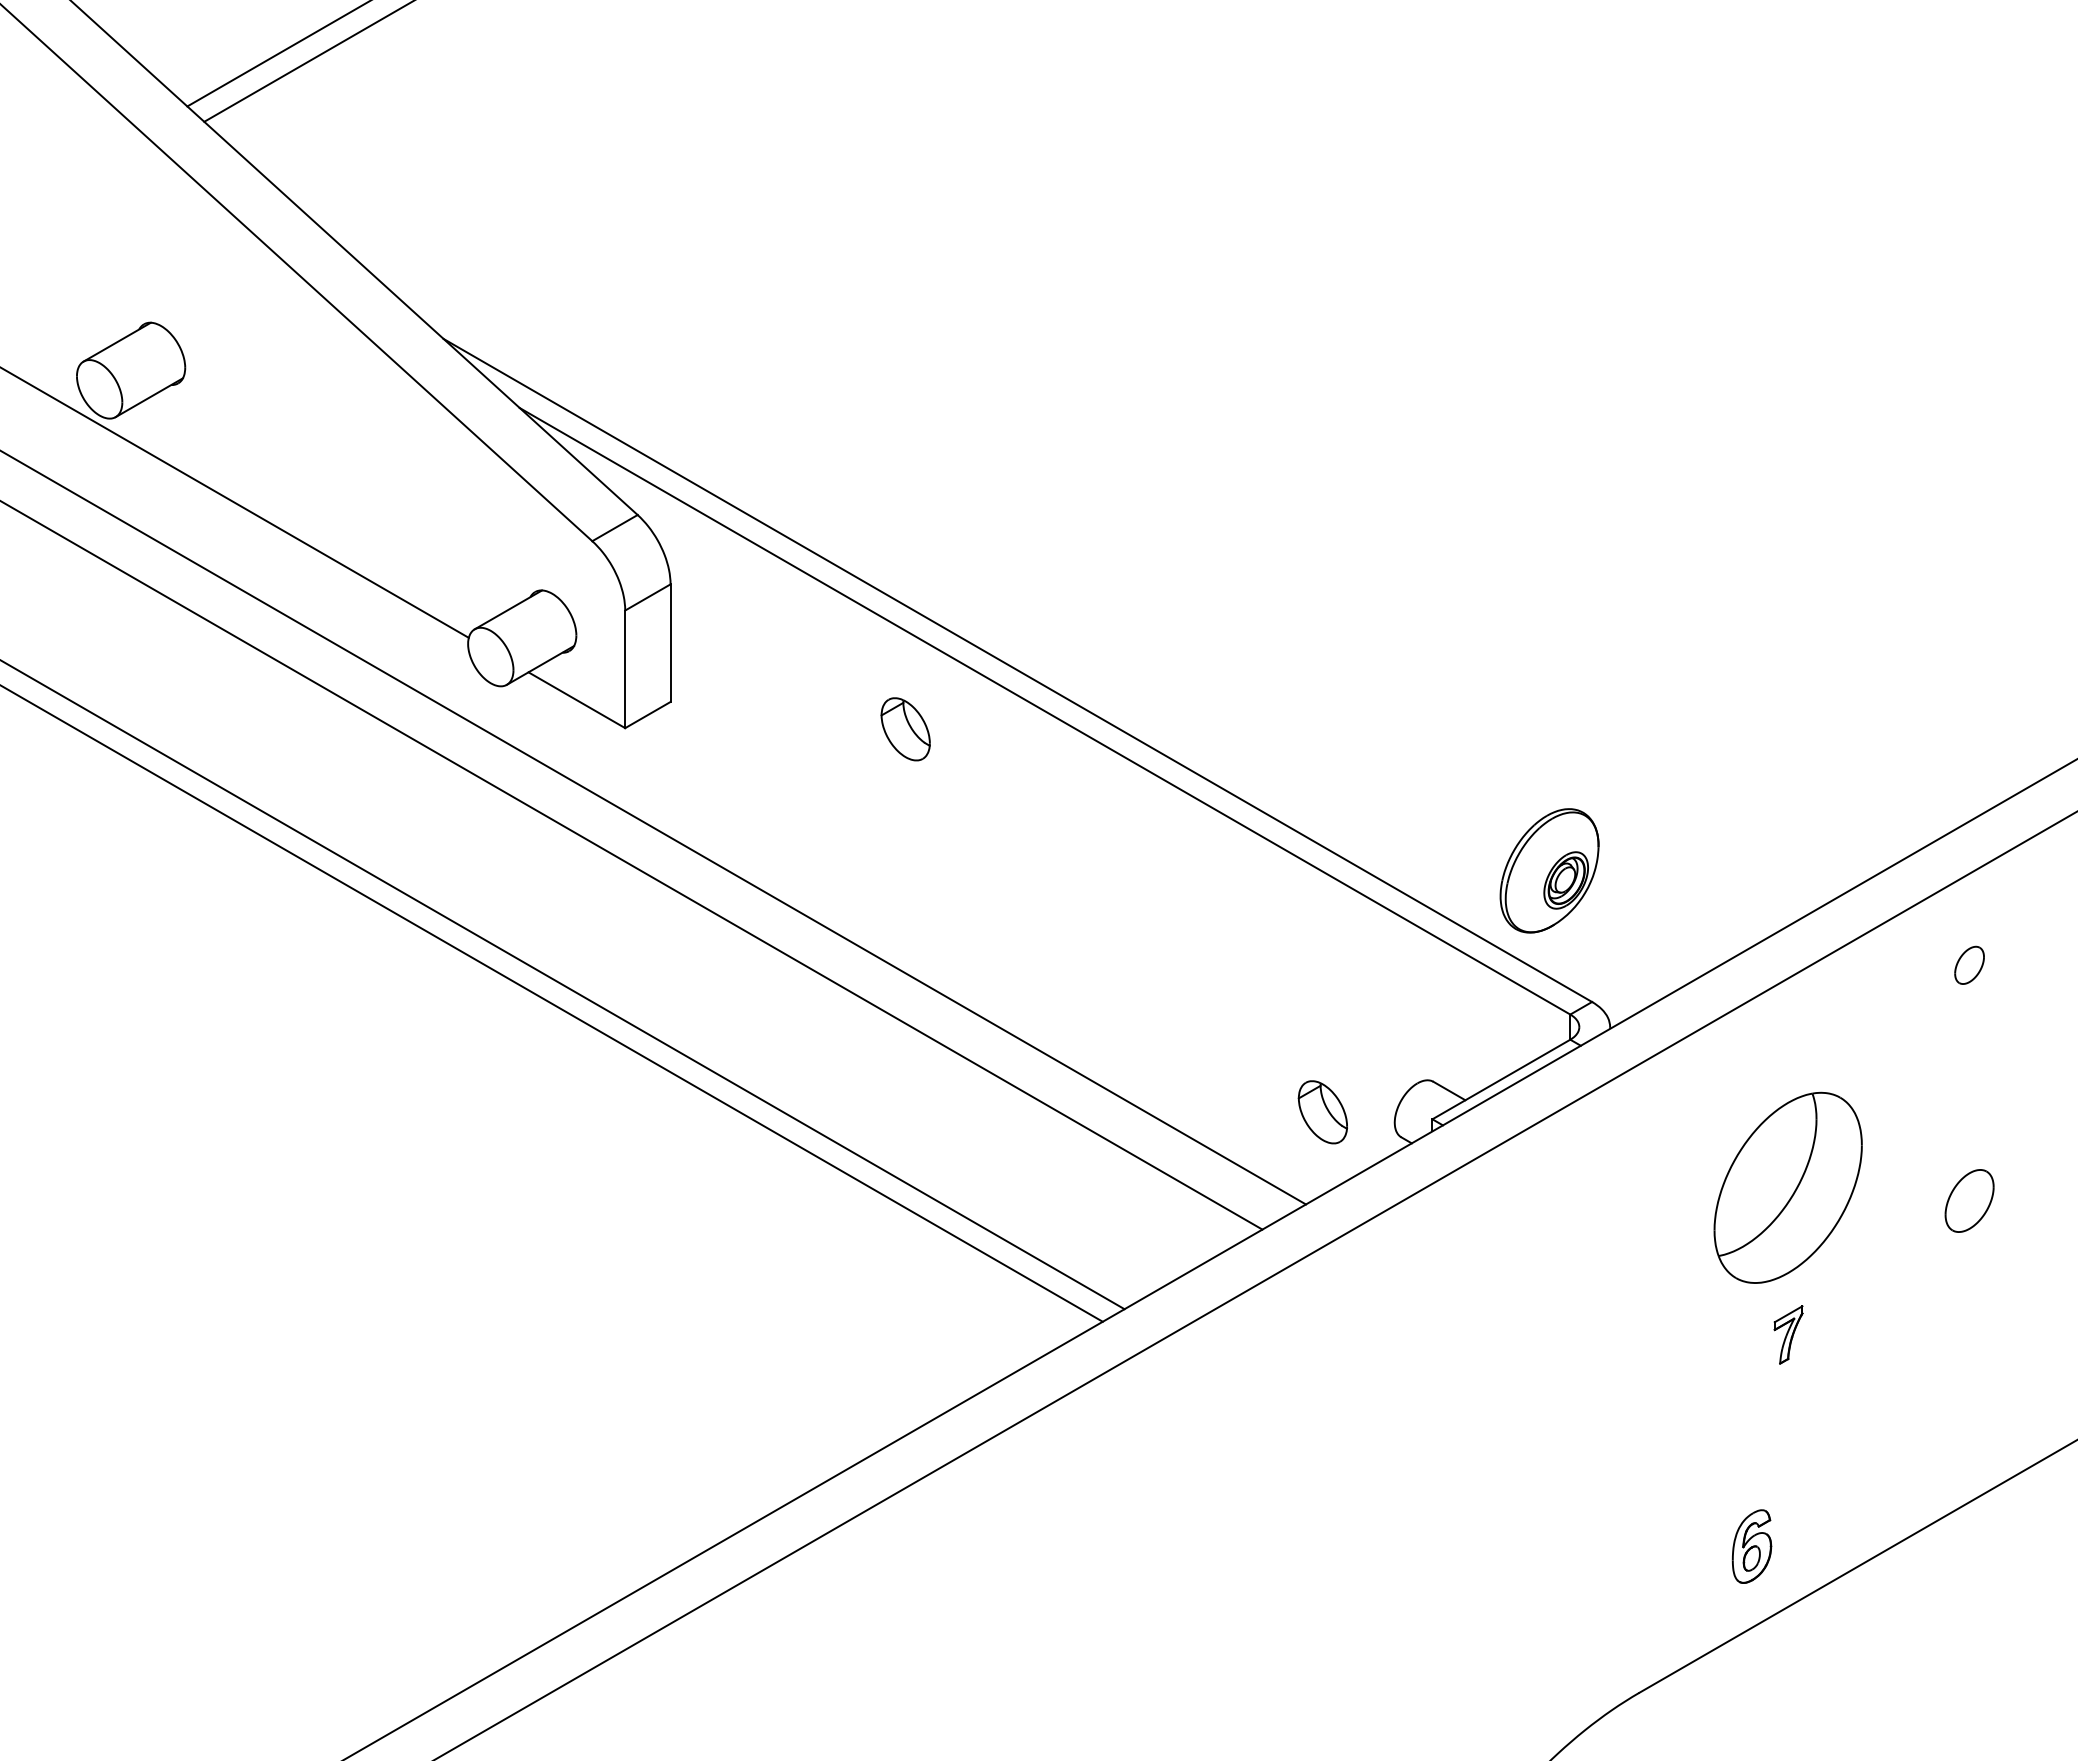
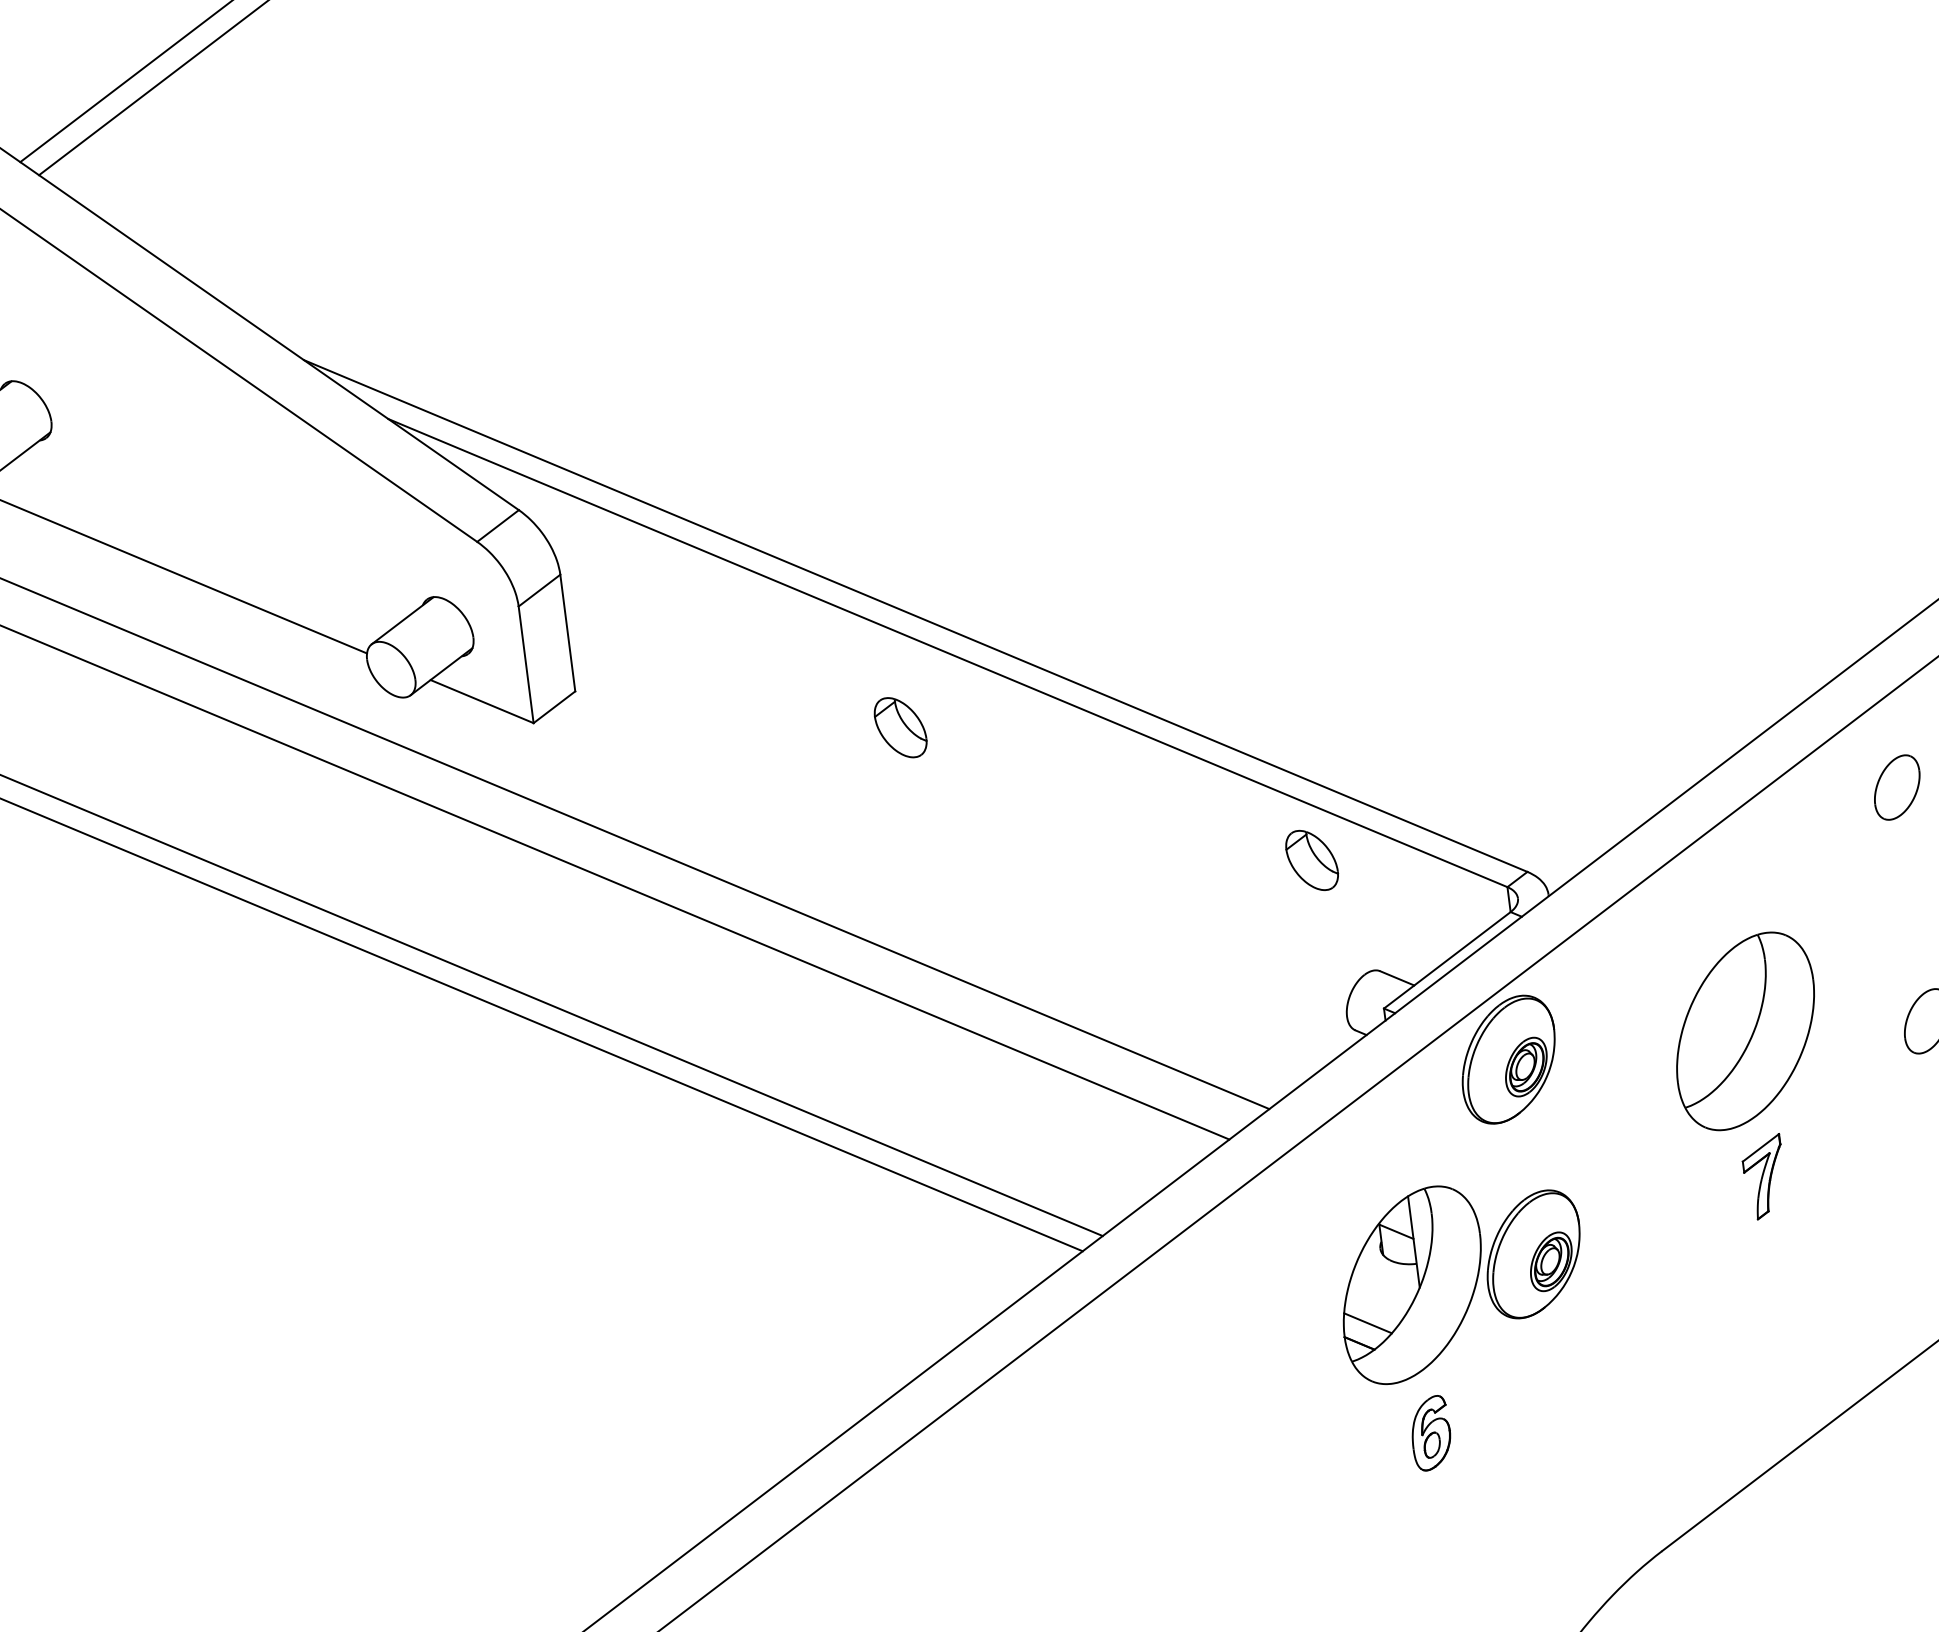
part: (905, 729) -> (900, 727), moved
part: (1549, 870) -> (1508, 1059), moved
part: (1969, 965) -> (1897, 787), size x1.67
part: (1322, 1112) -> (1311, 860), moved
part: (1788, 1334) -> (1764, 1176), size x1.43
part: (1474, 1397) -> (1461, 1279), added
part: (1751, 1546) -> (1430, 1433), moved

